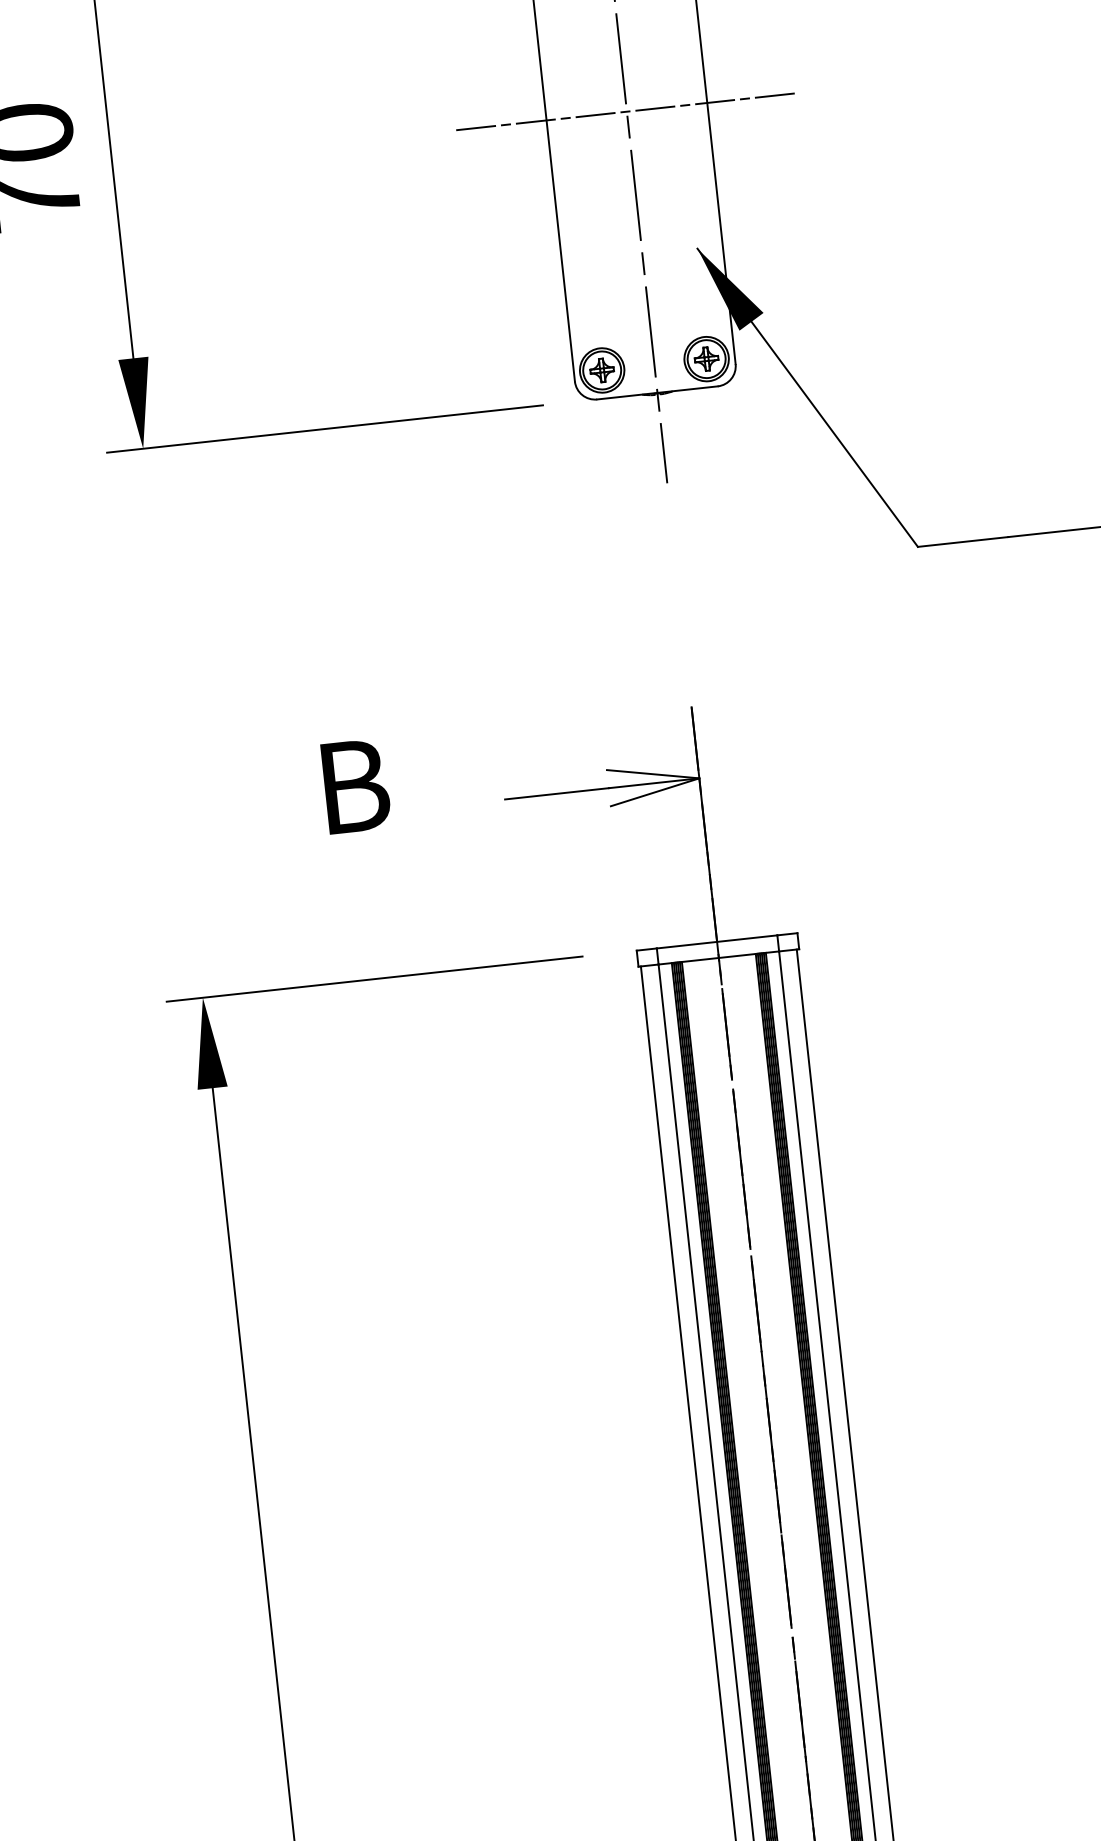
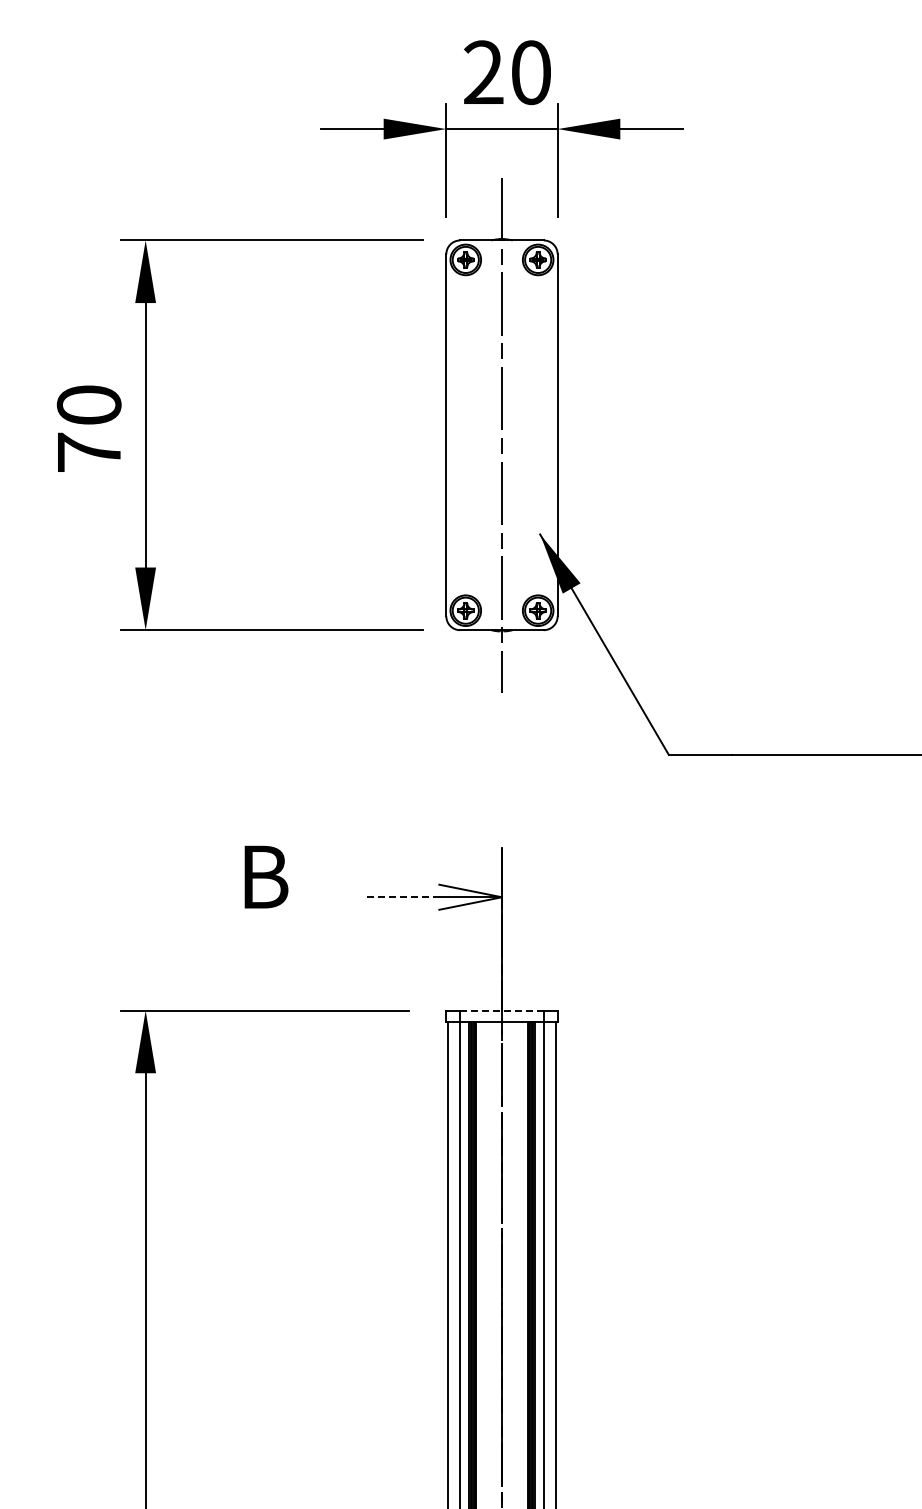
line: (626, 112) -> (501, 435), removed
line: (557, 794) -> (403, 897), solid -> dashed
line: (716, 941) -> (501, 1010), solid -> dashed

